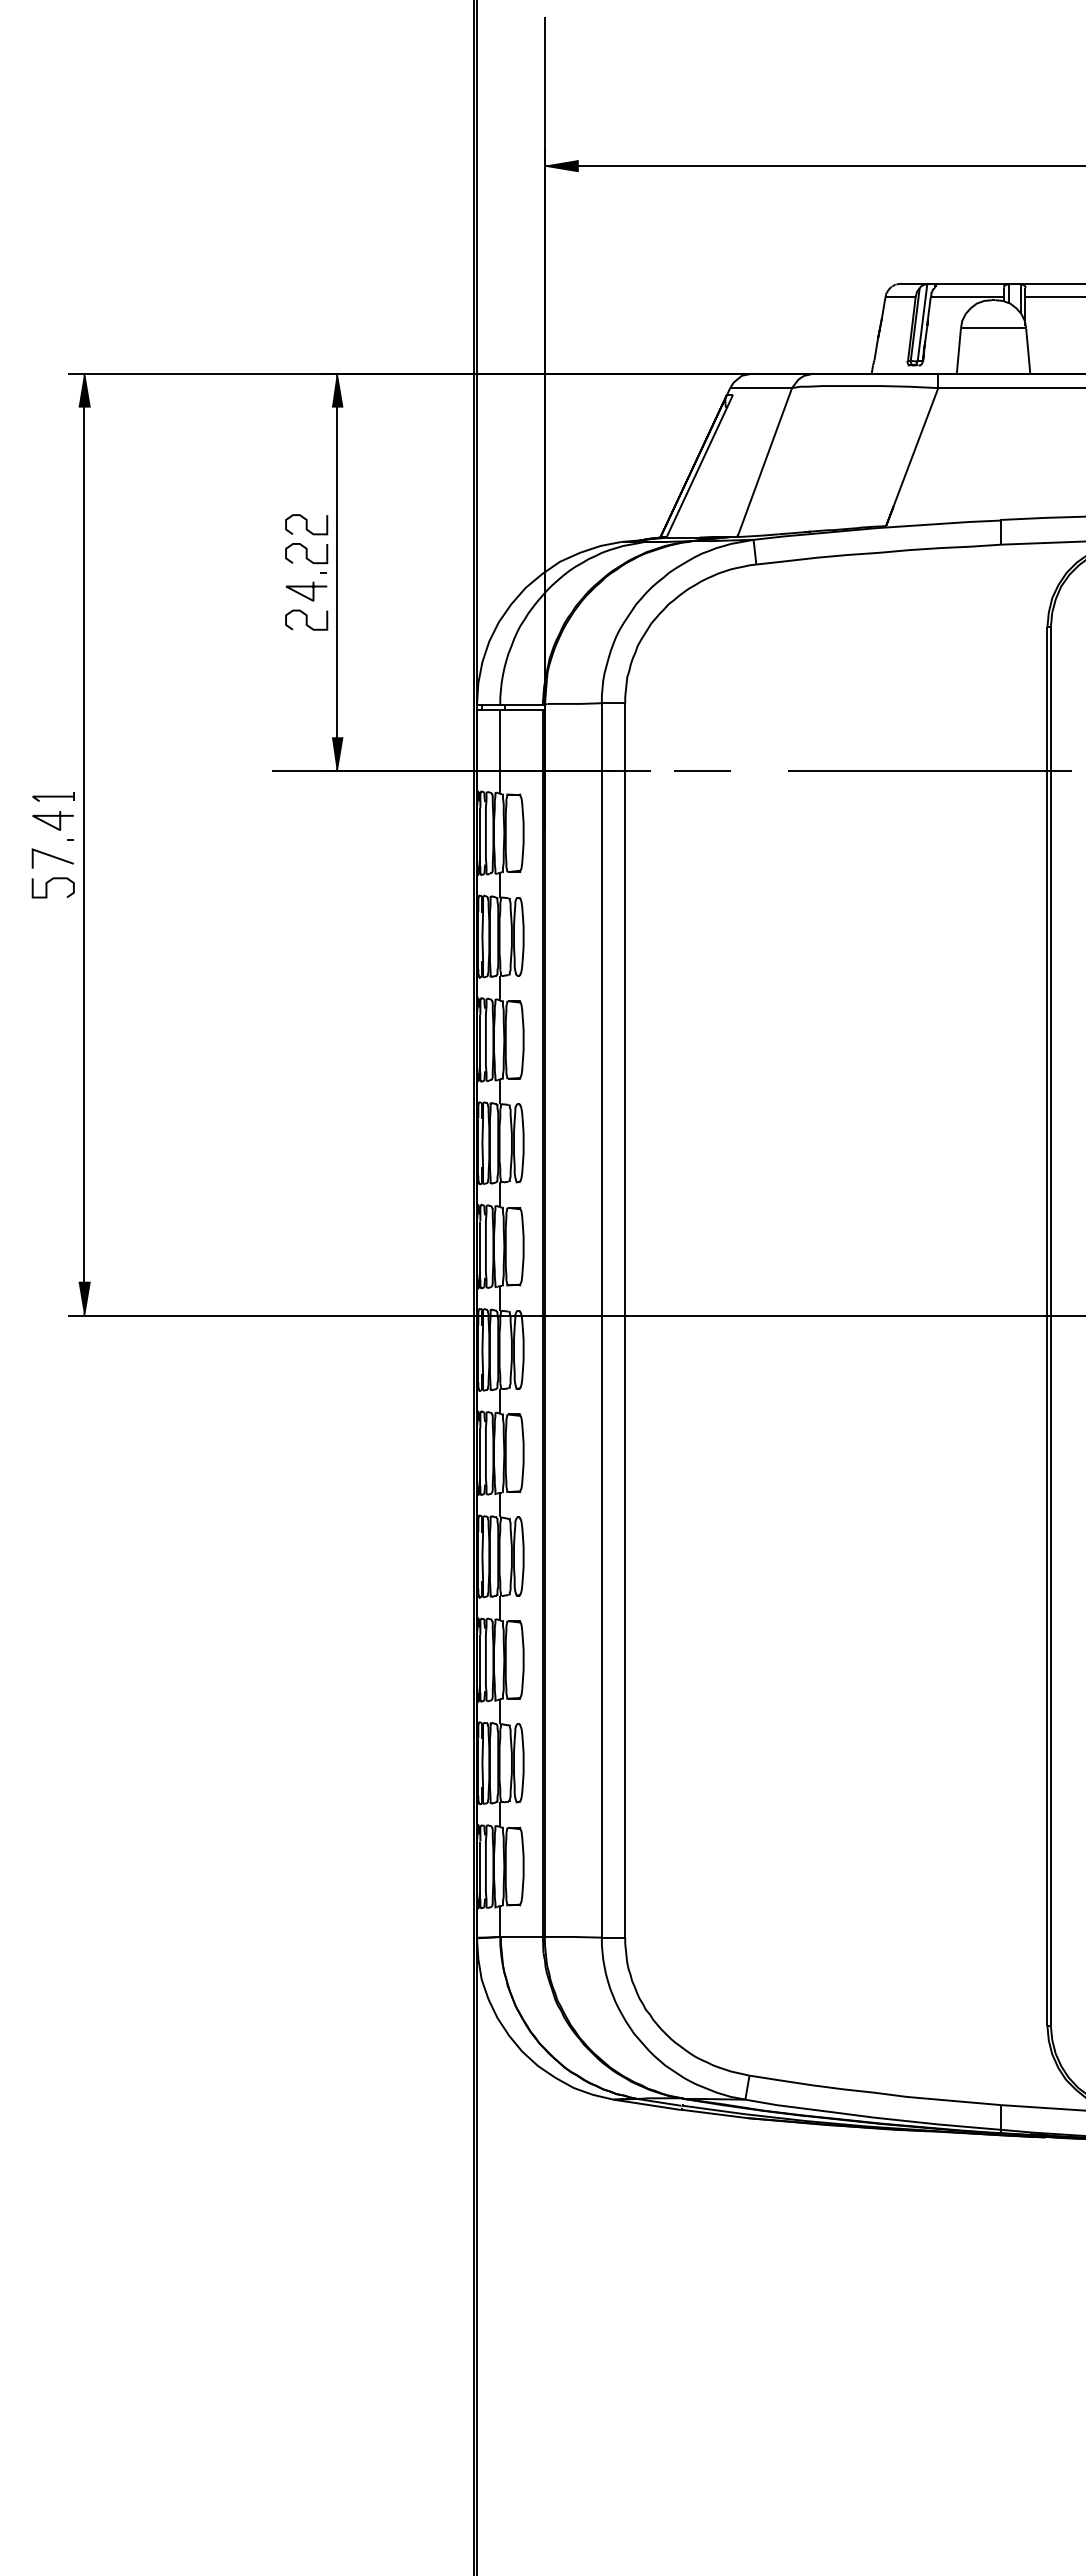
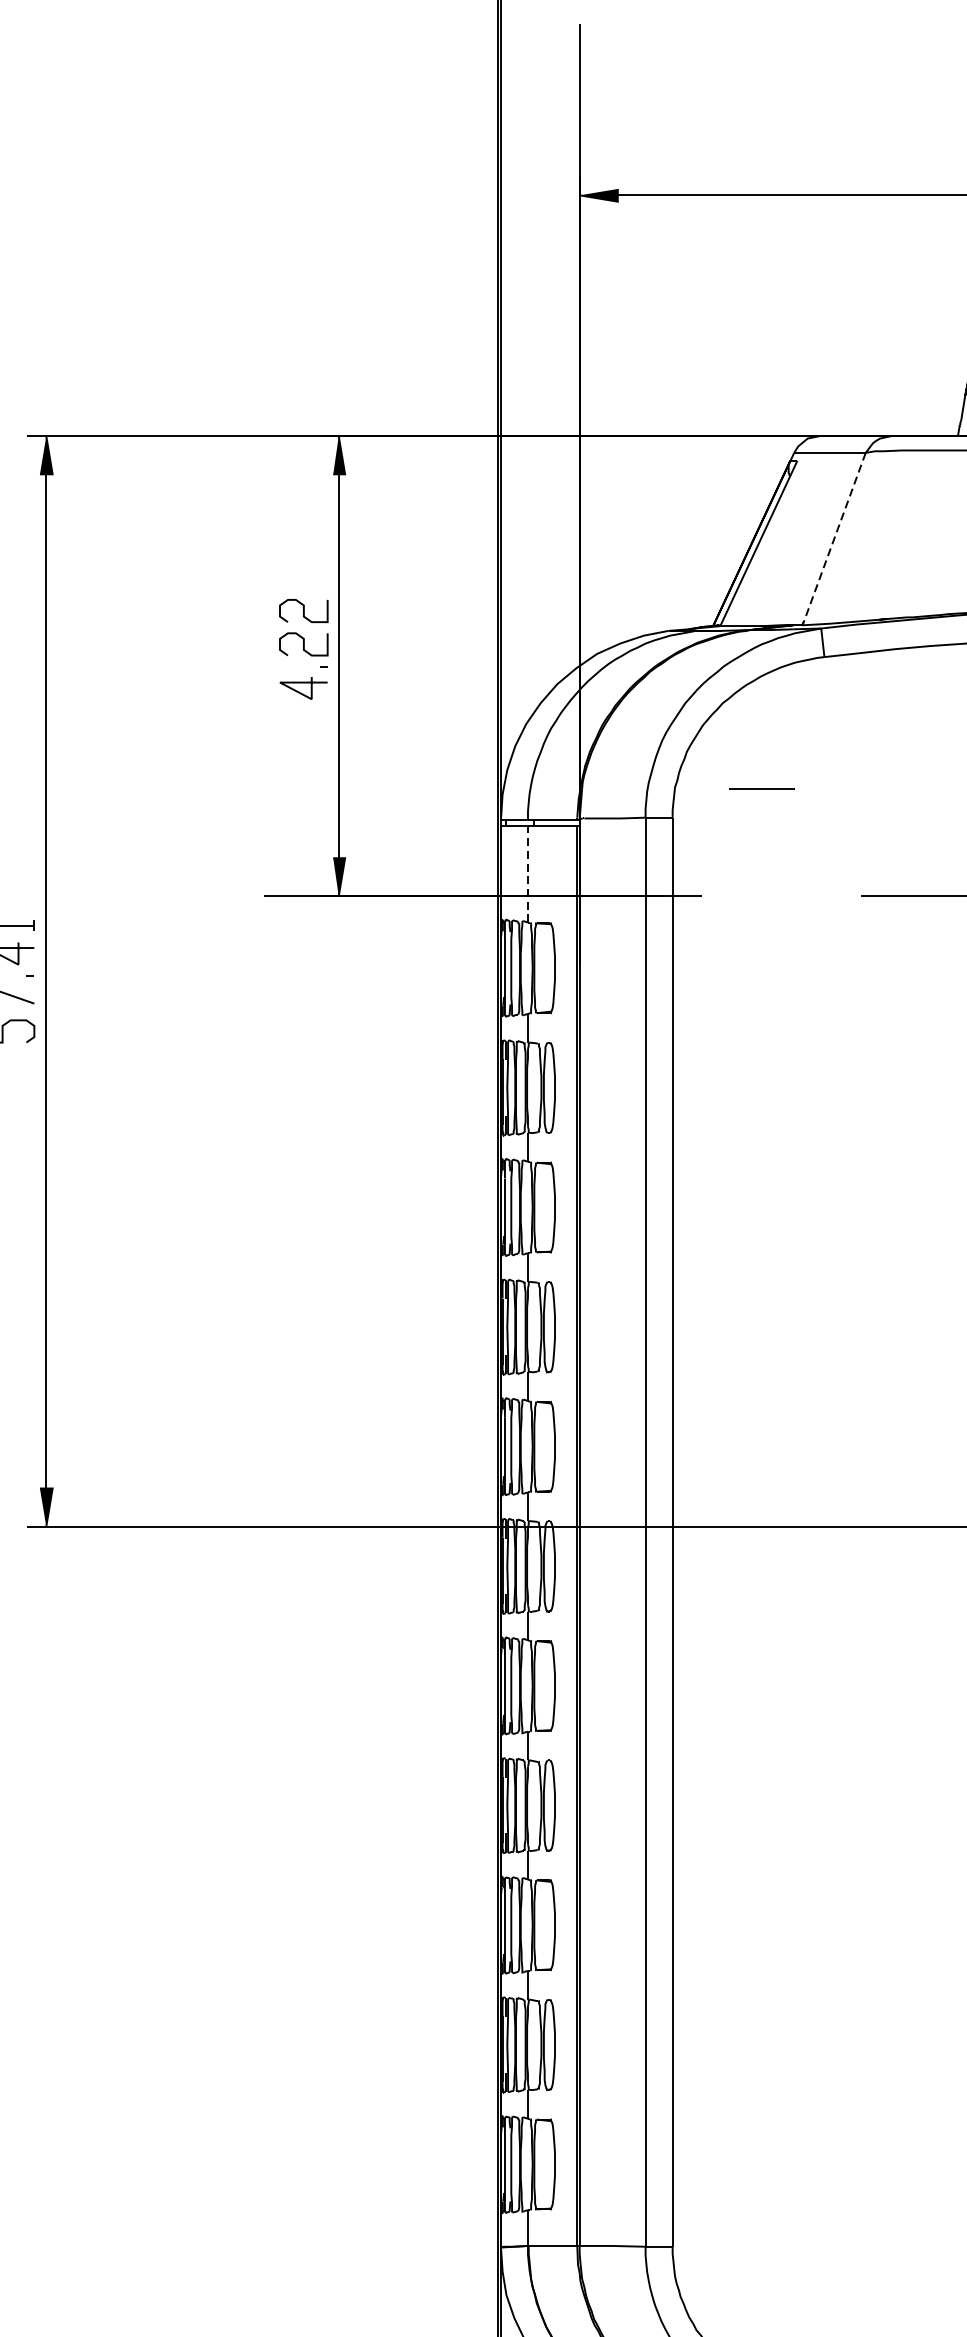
line: (765, 461) -> (835, 537), solid -> dashed
curve: (306, 619) -> (303, 720), removed
line: (500, 751) -> (528, 873), solid -> dashed
line: (702, 770) -> (762, 787), moved

